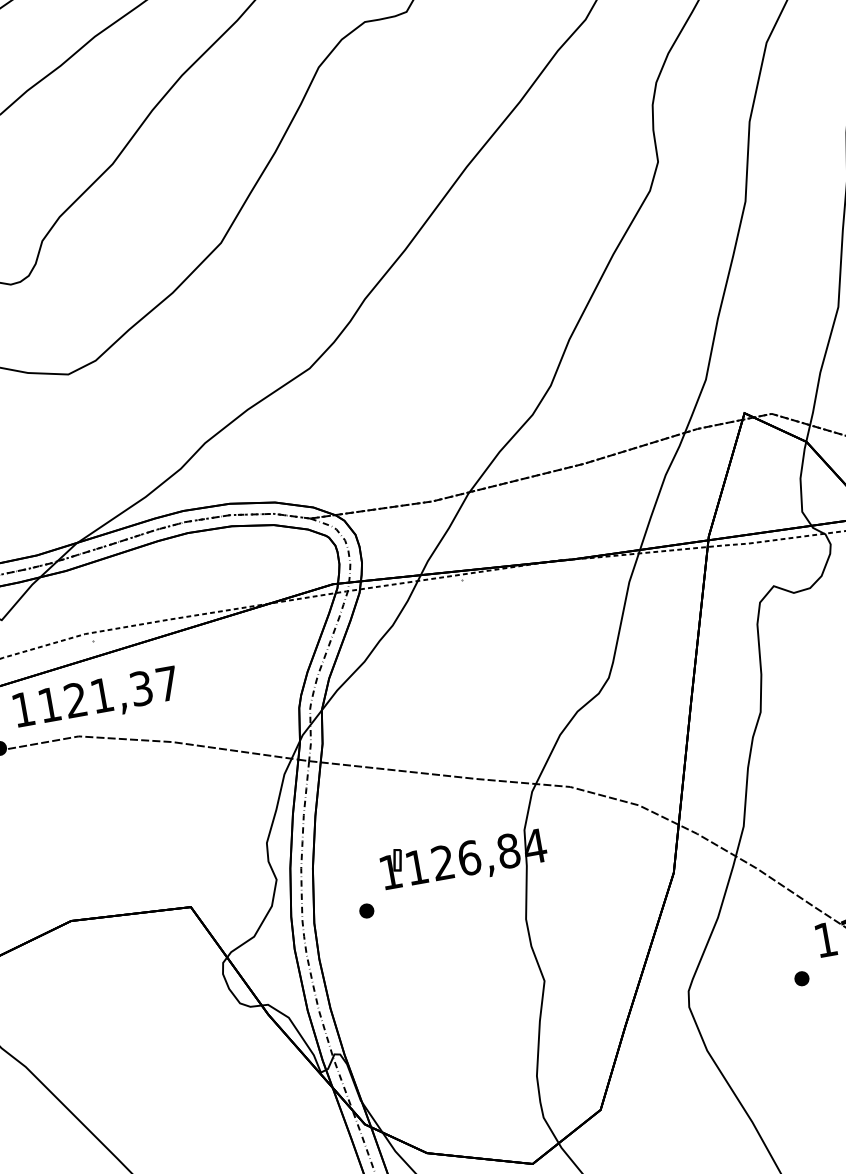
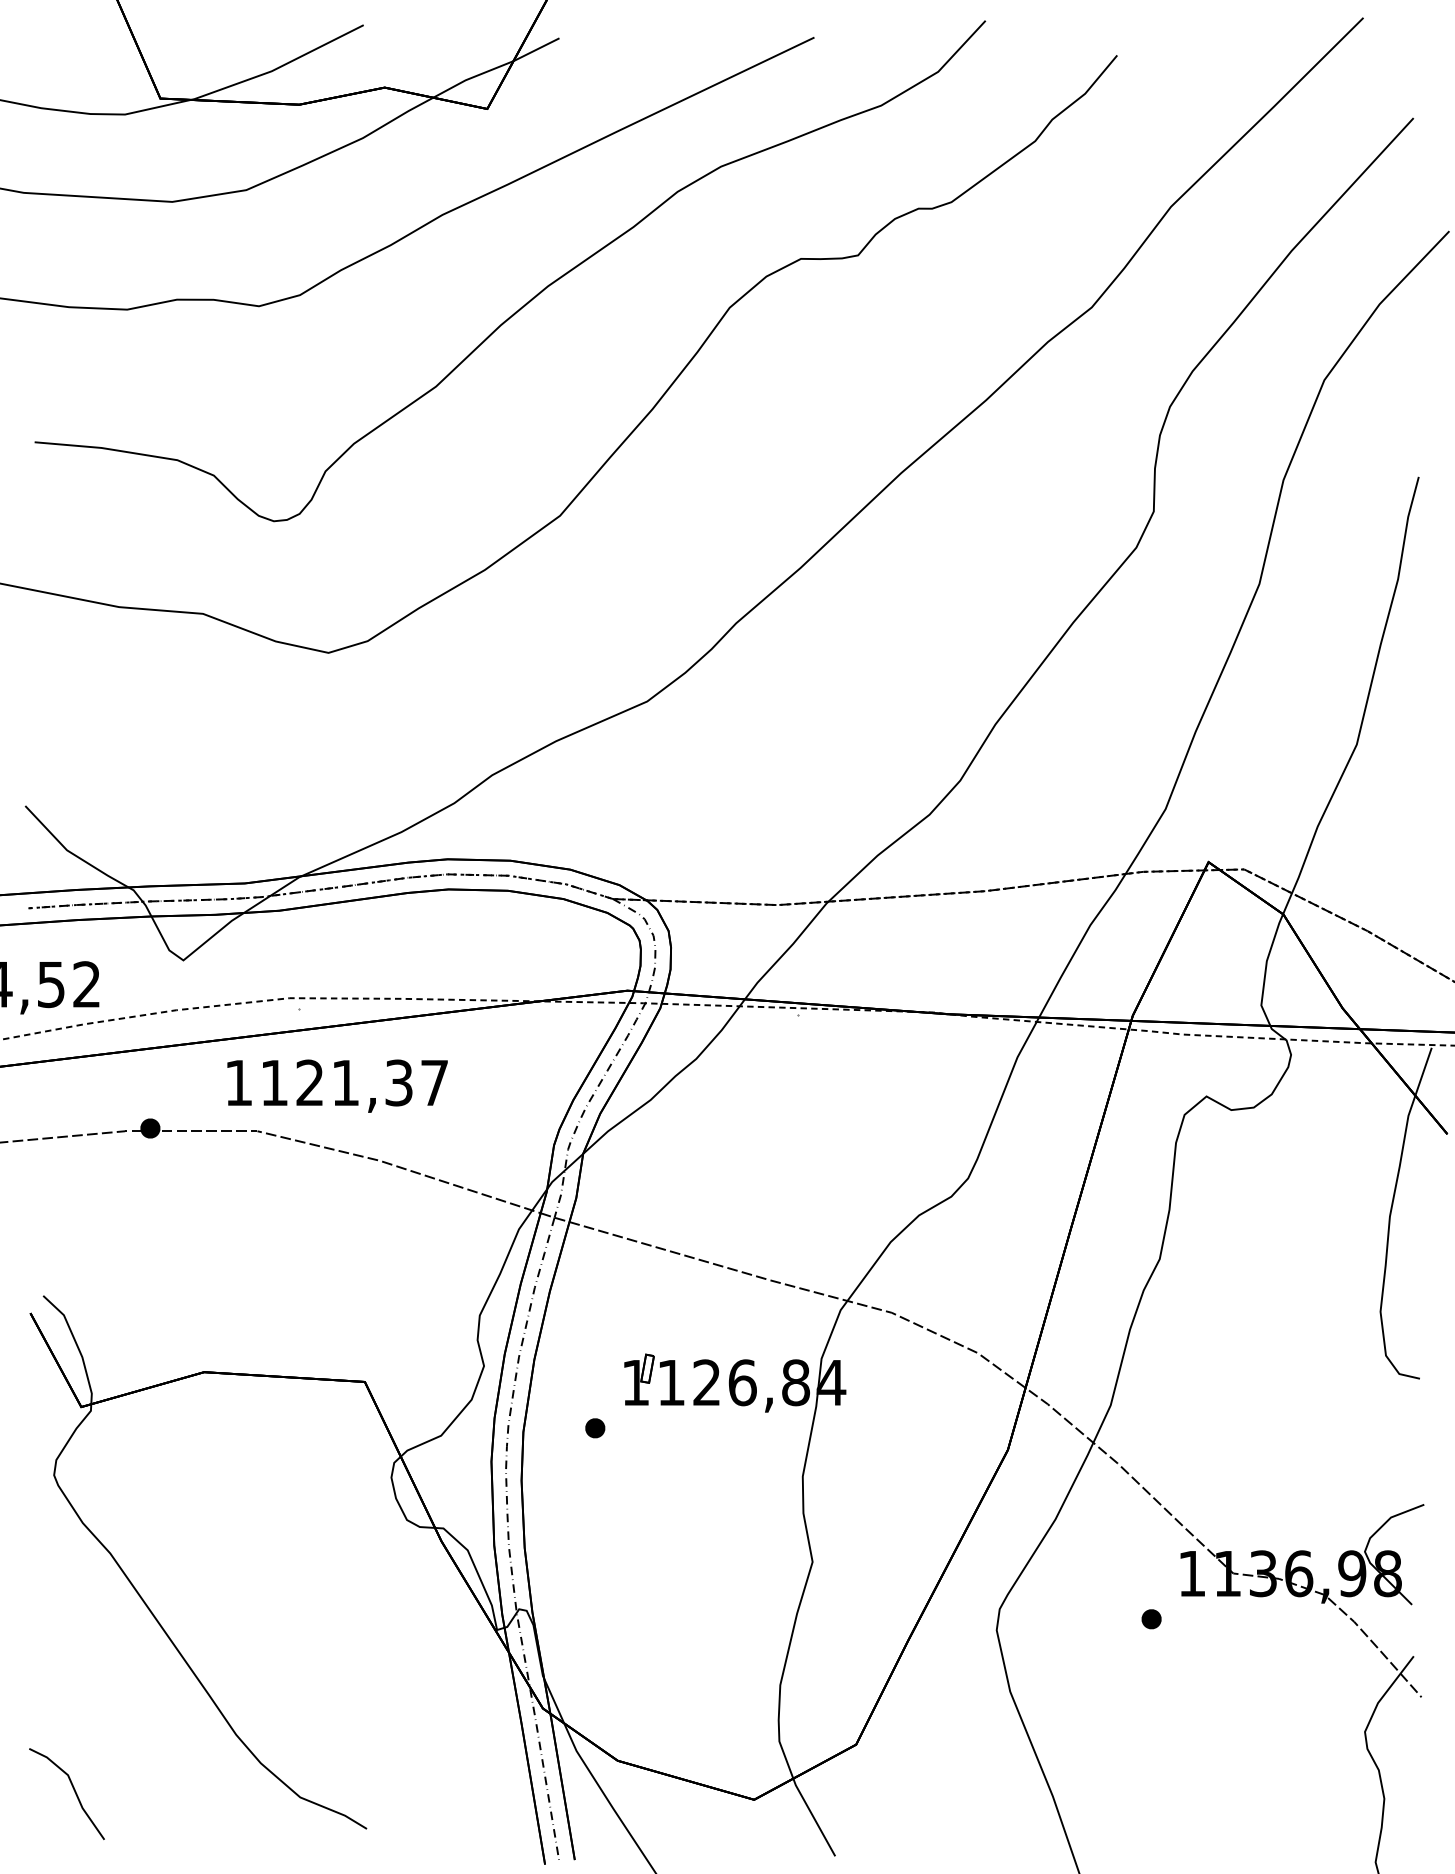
text: (96, 698) -> (337, 1085), moved

